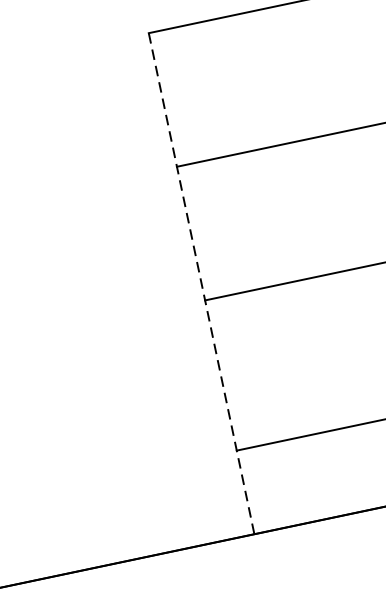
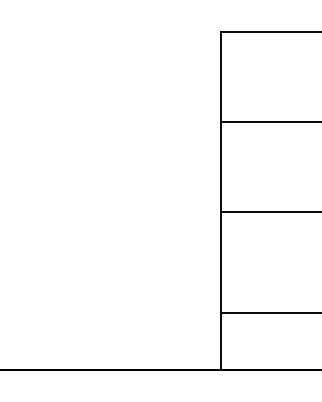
line: (202, 284) -> (221, 201), dashed -> solid

